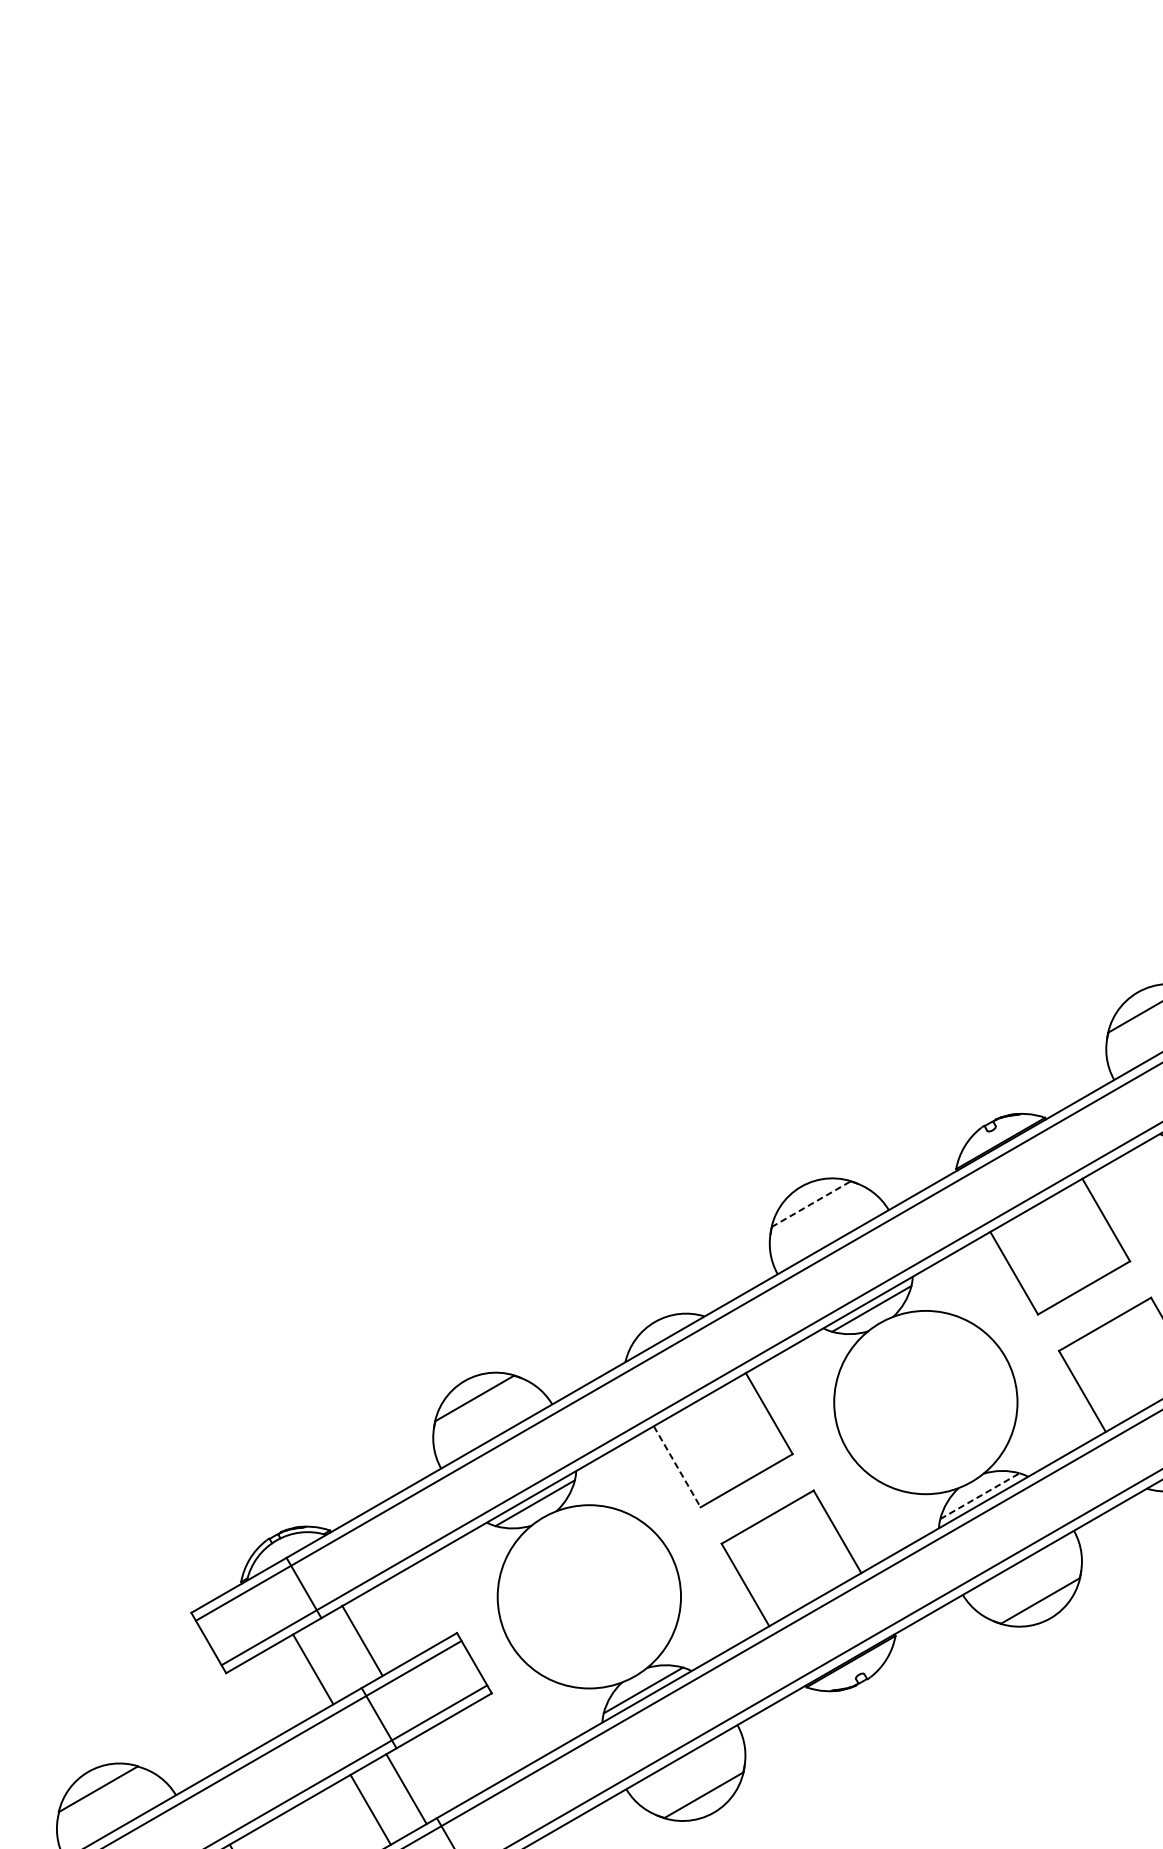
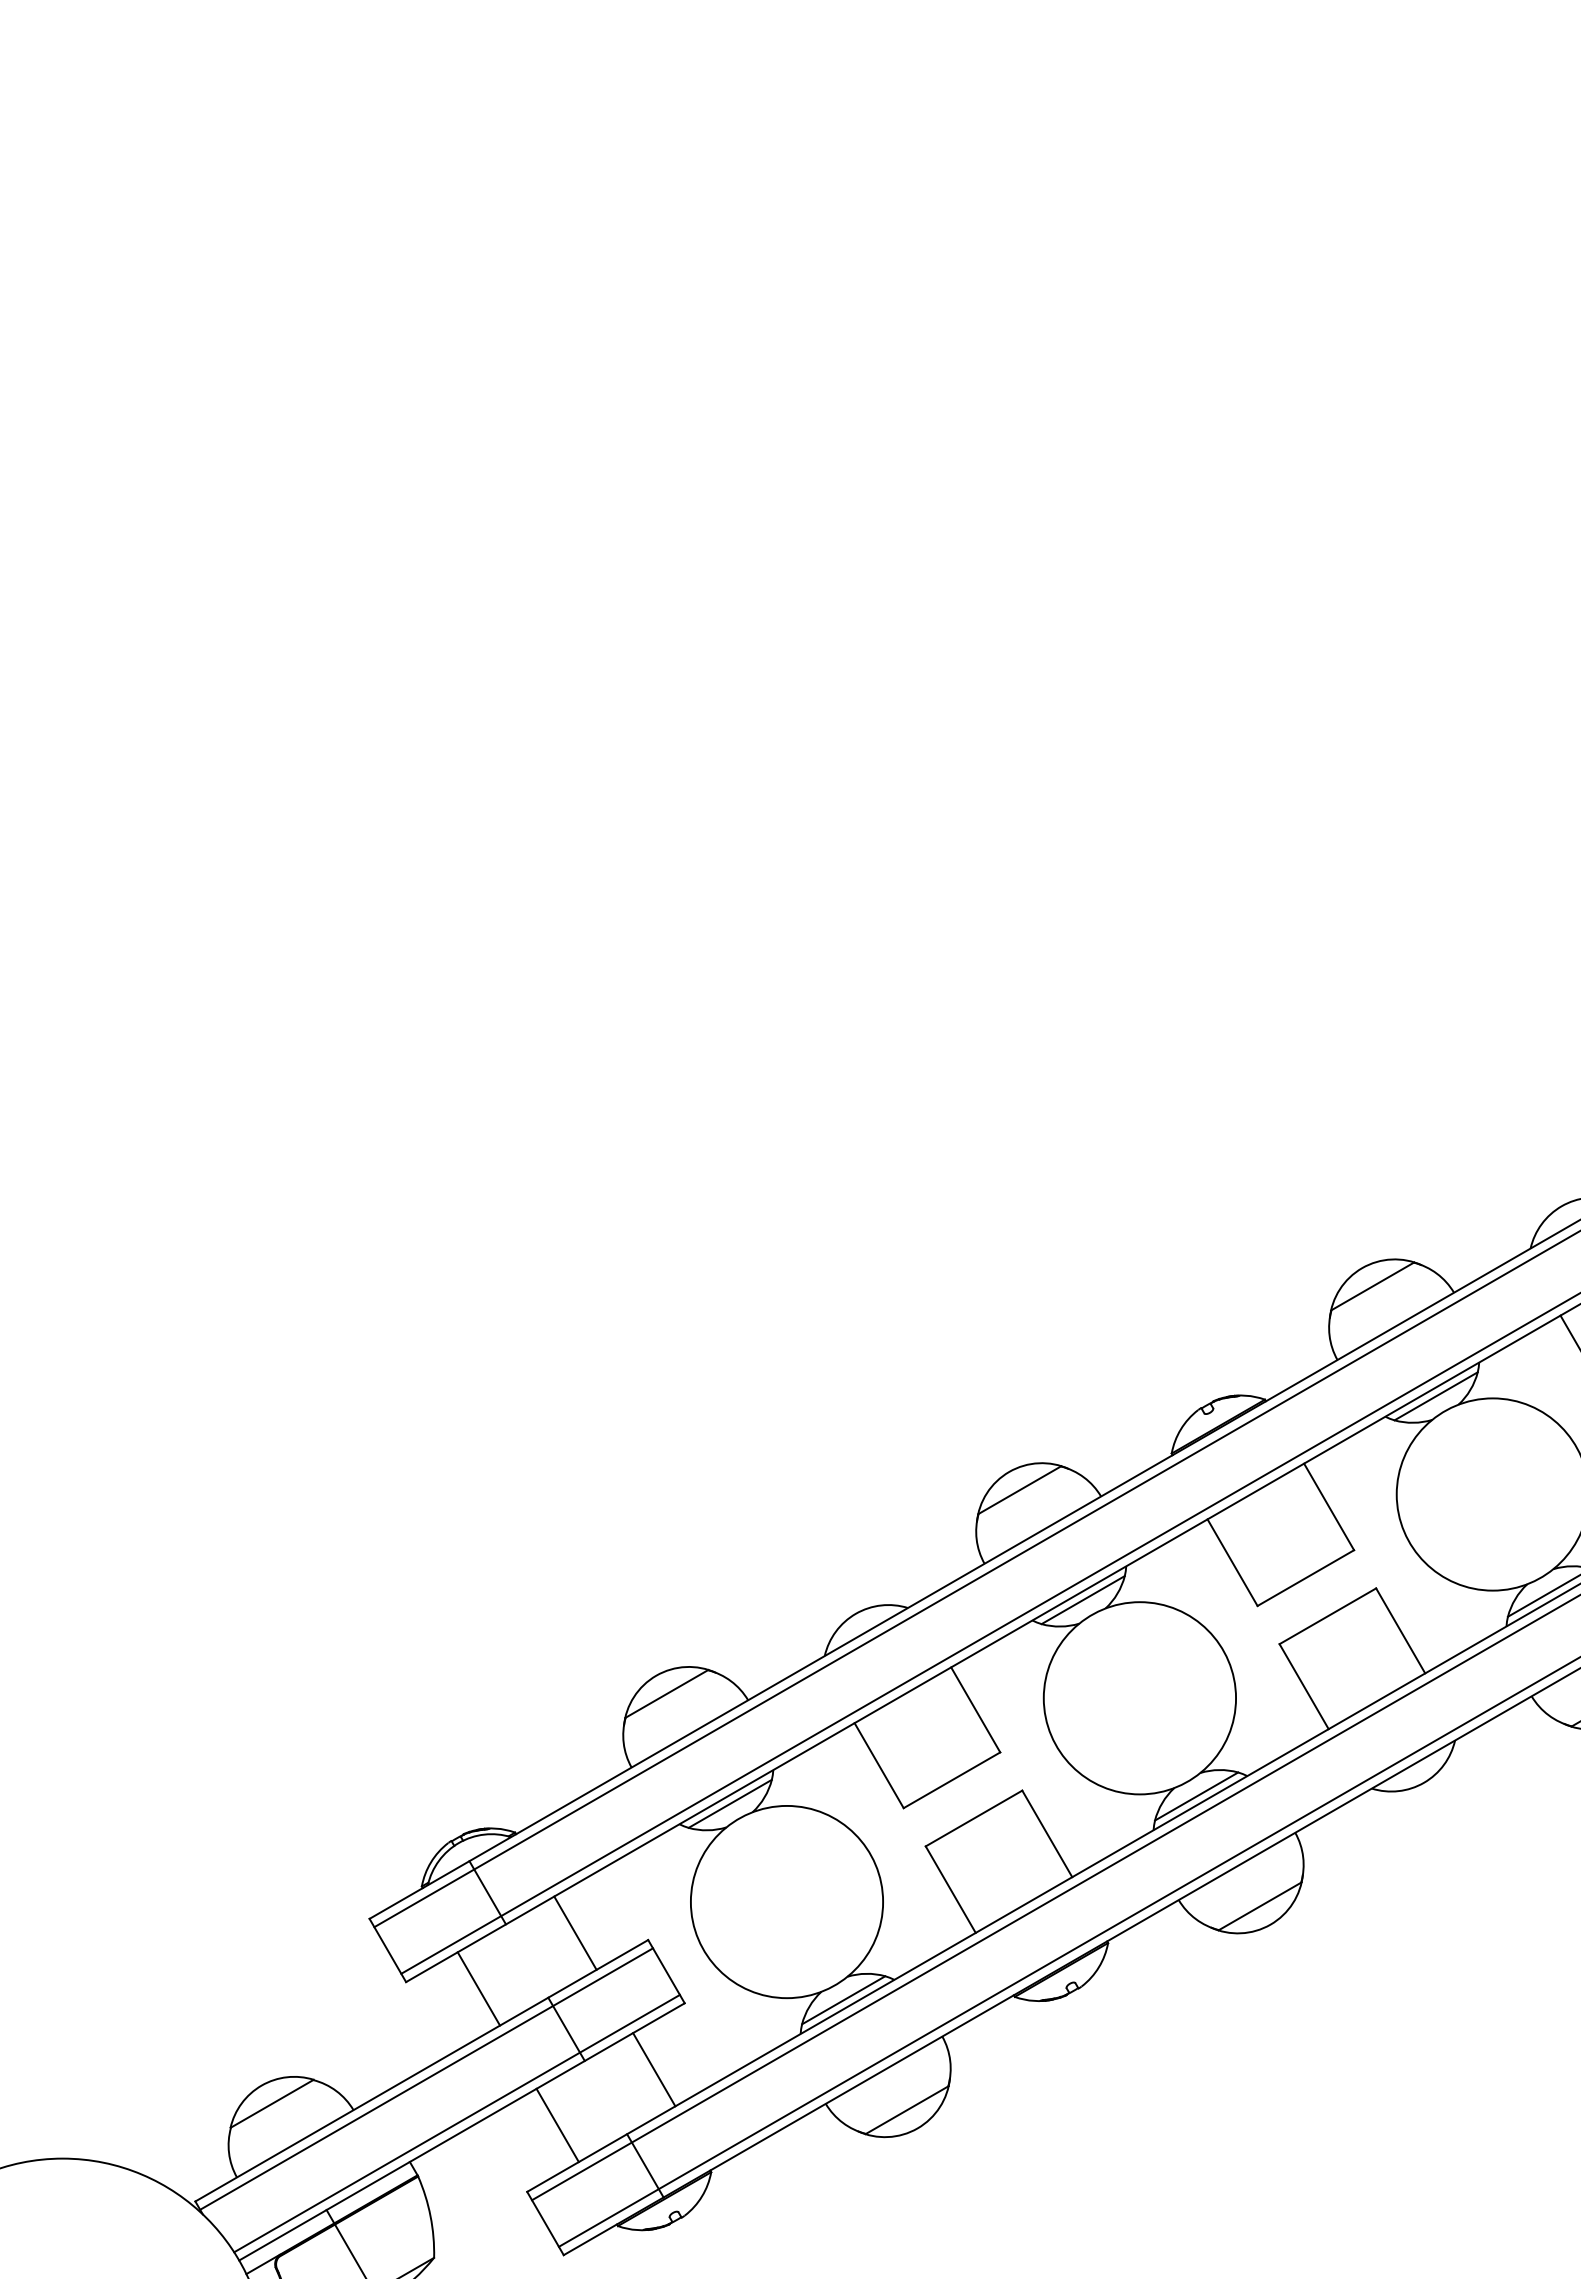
line: (811, 1203) -> (1020, 1489), dashed -> solid
line: (677, 1467) -> (879, 1766), dashed -> solid
line: (980, 1496) -> (1197, 1796), dashed -> solid
line: (361, 1640) -> (478, 1988), moved
line: (313, 1668) -> (575, 1932), moved
line: (406, 1788) -> (654, 2069), moved

